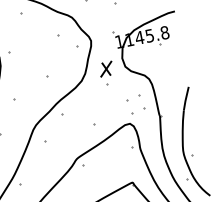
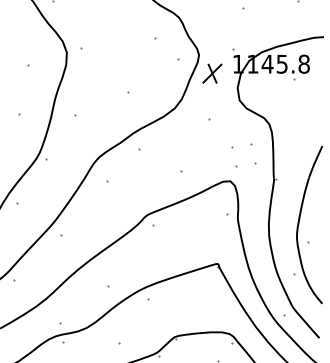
part: (106, 69) -> (212, 73), moved

